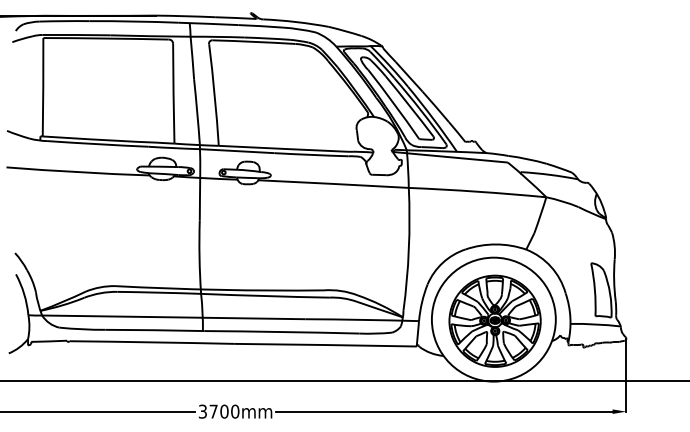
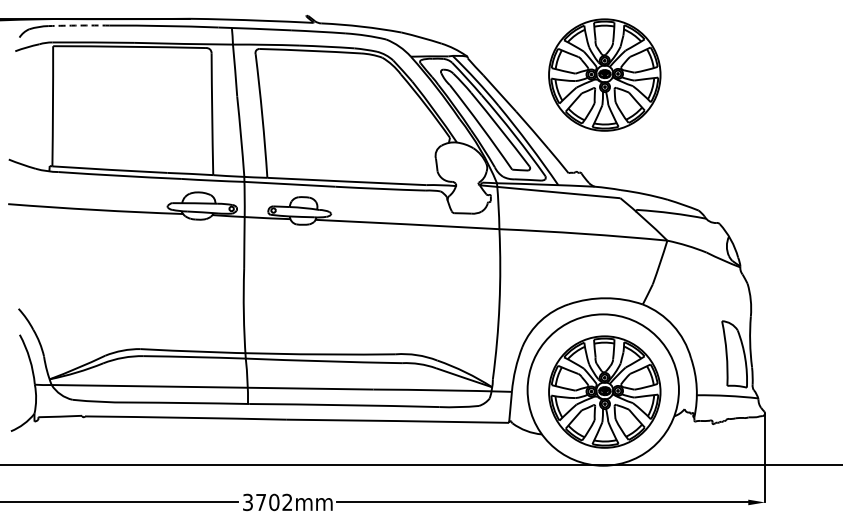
arc: (64, 21) -> (79, 25), solid -> dashed
part: (494, 61) -> (604, 74), added
text: (235, 411) -> (287, 502), 3700mm -> 3702mm

